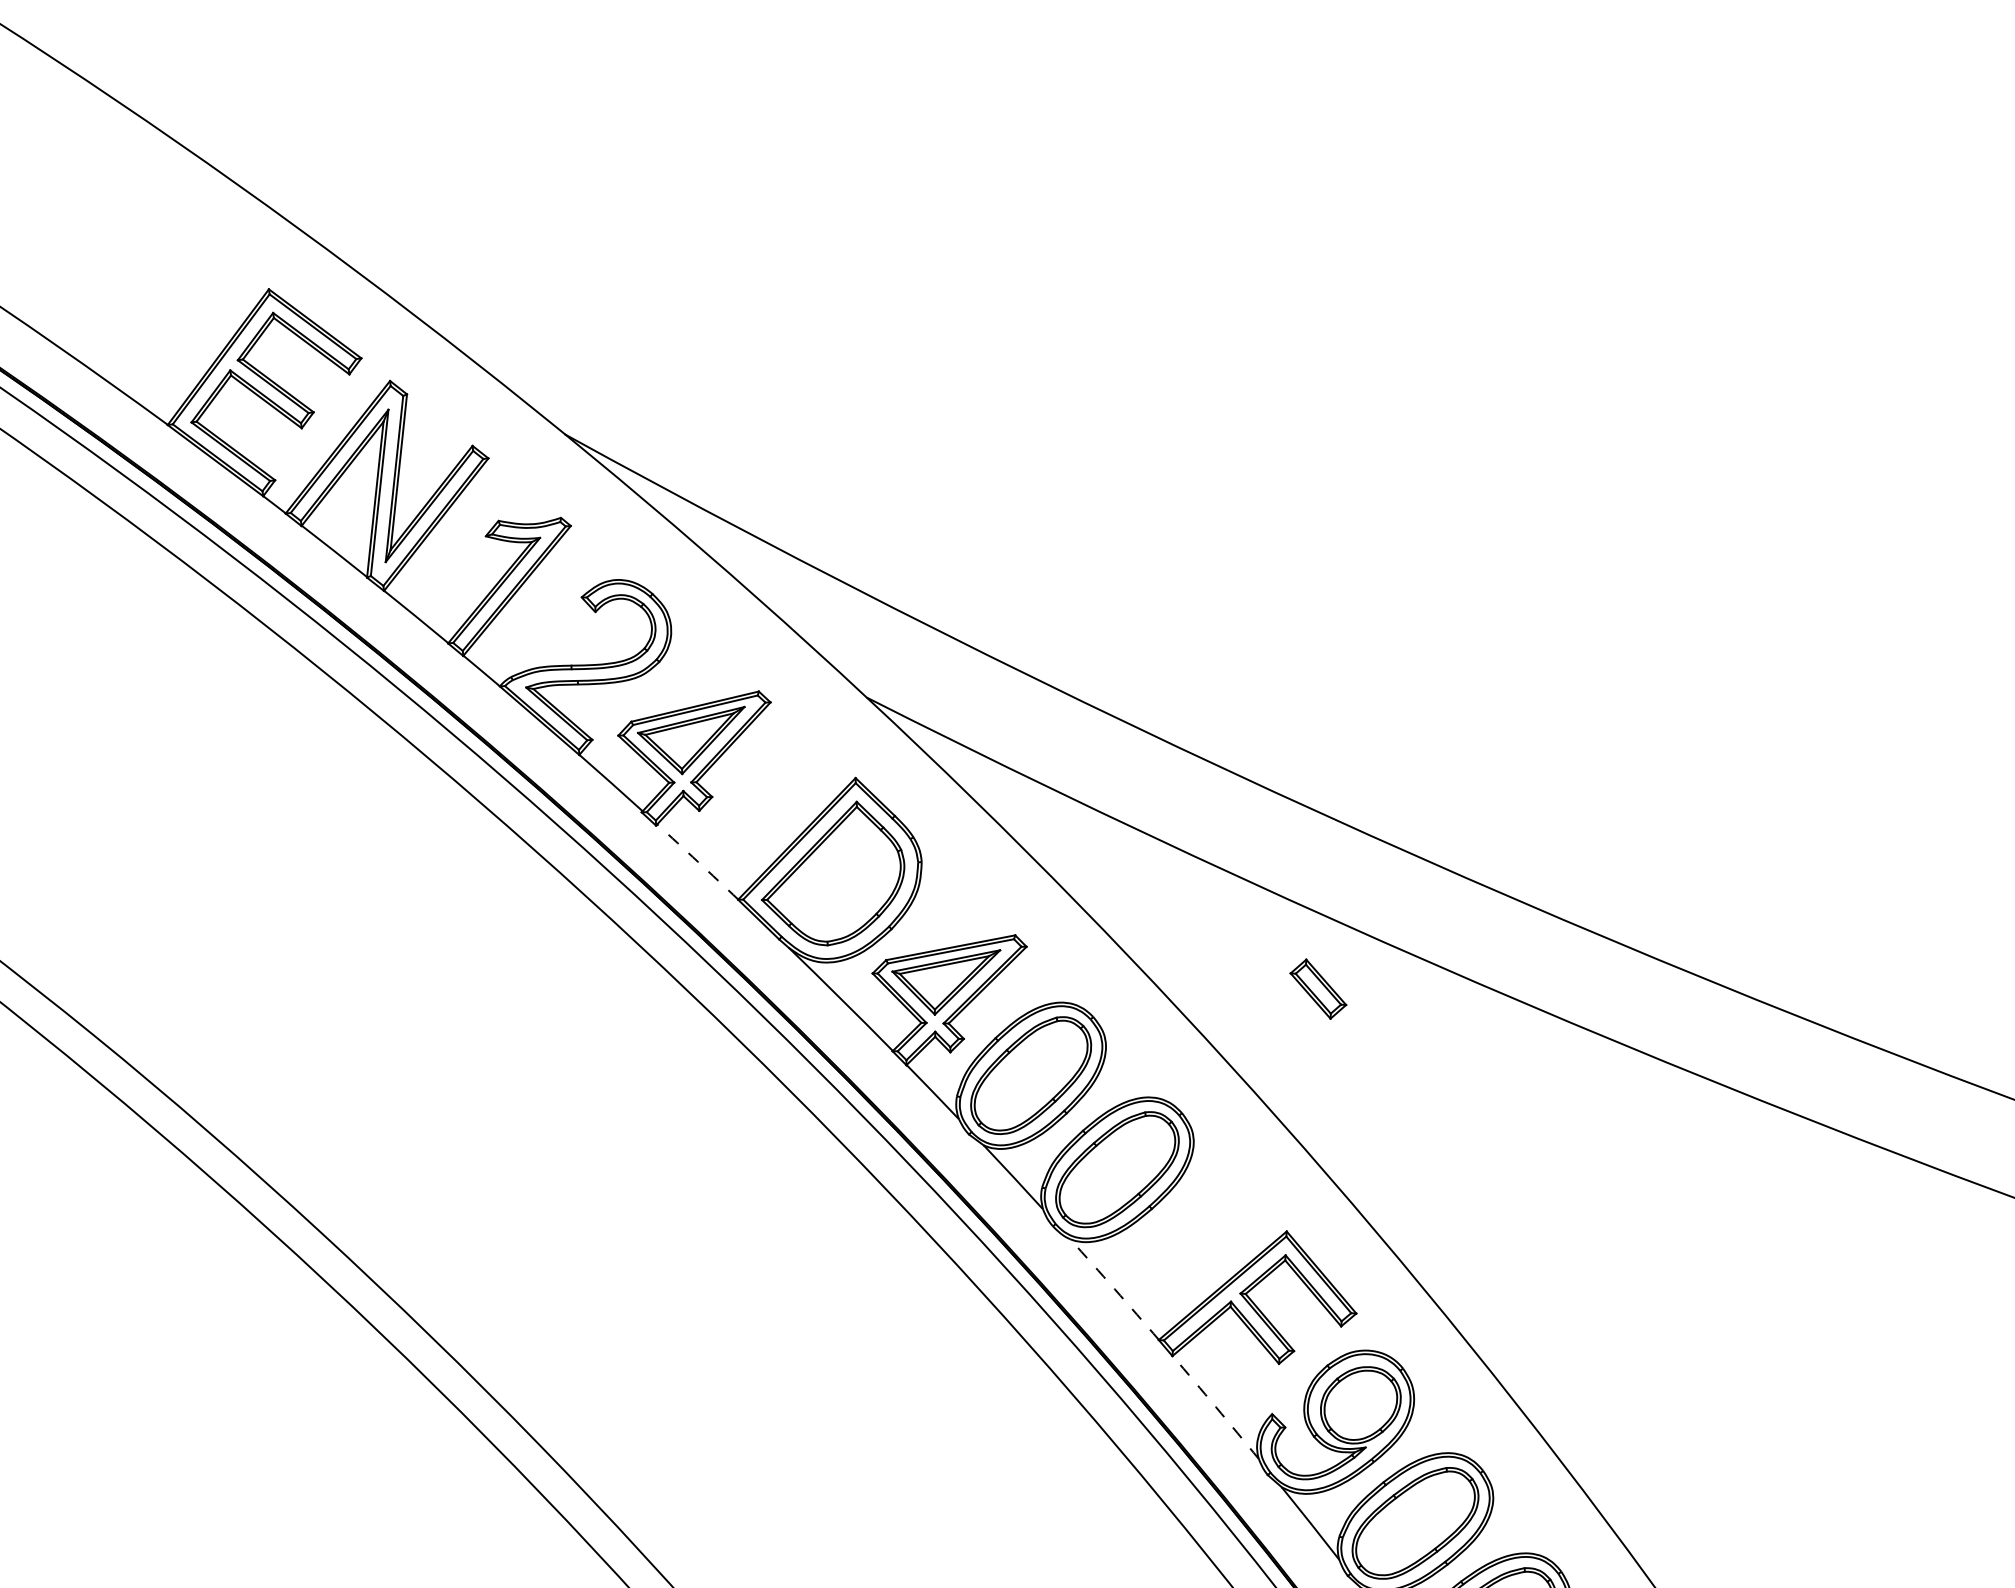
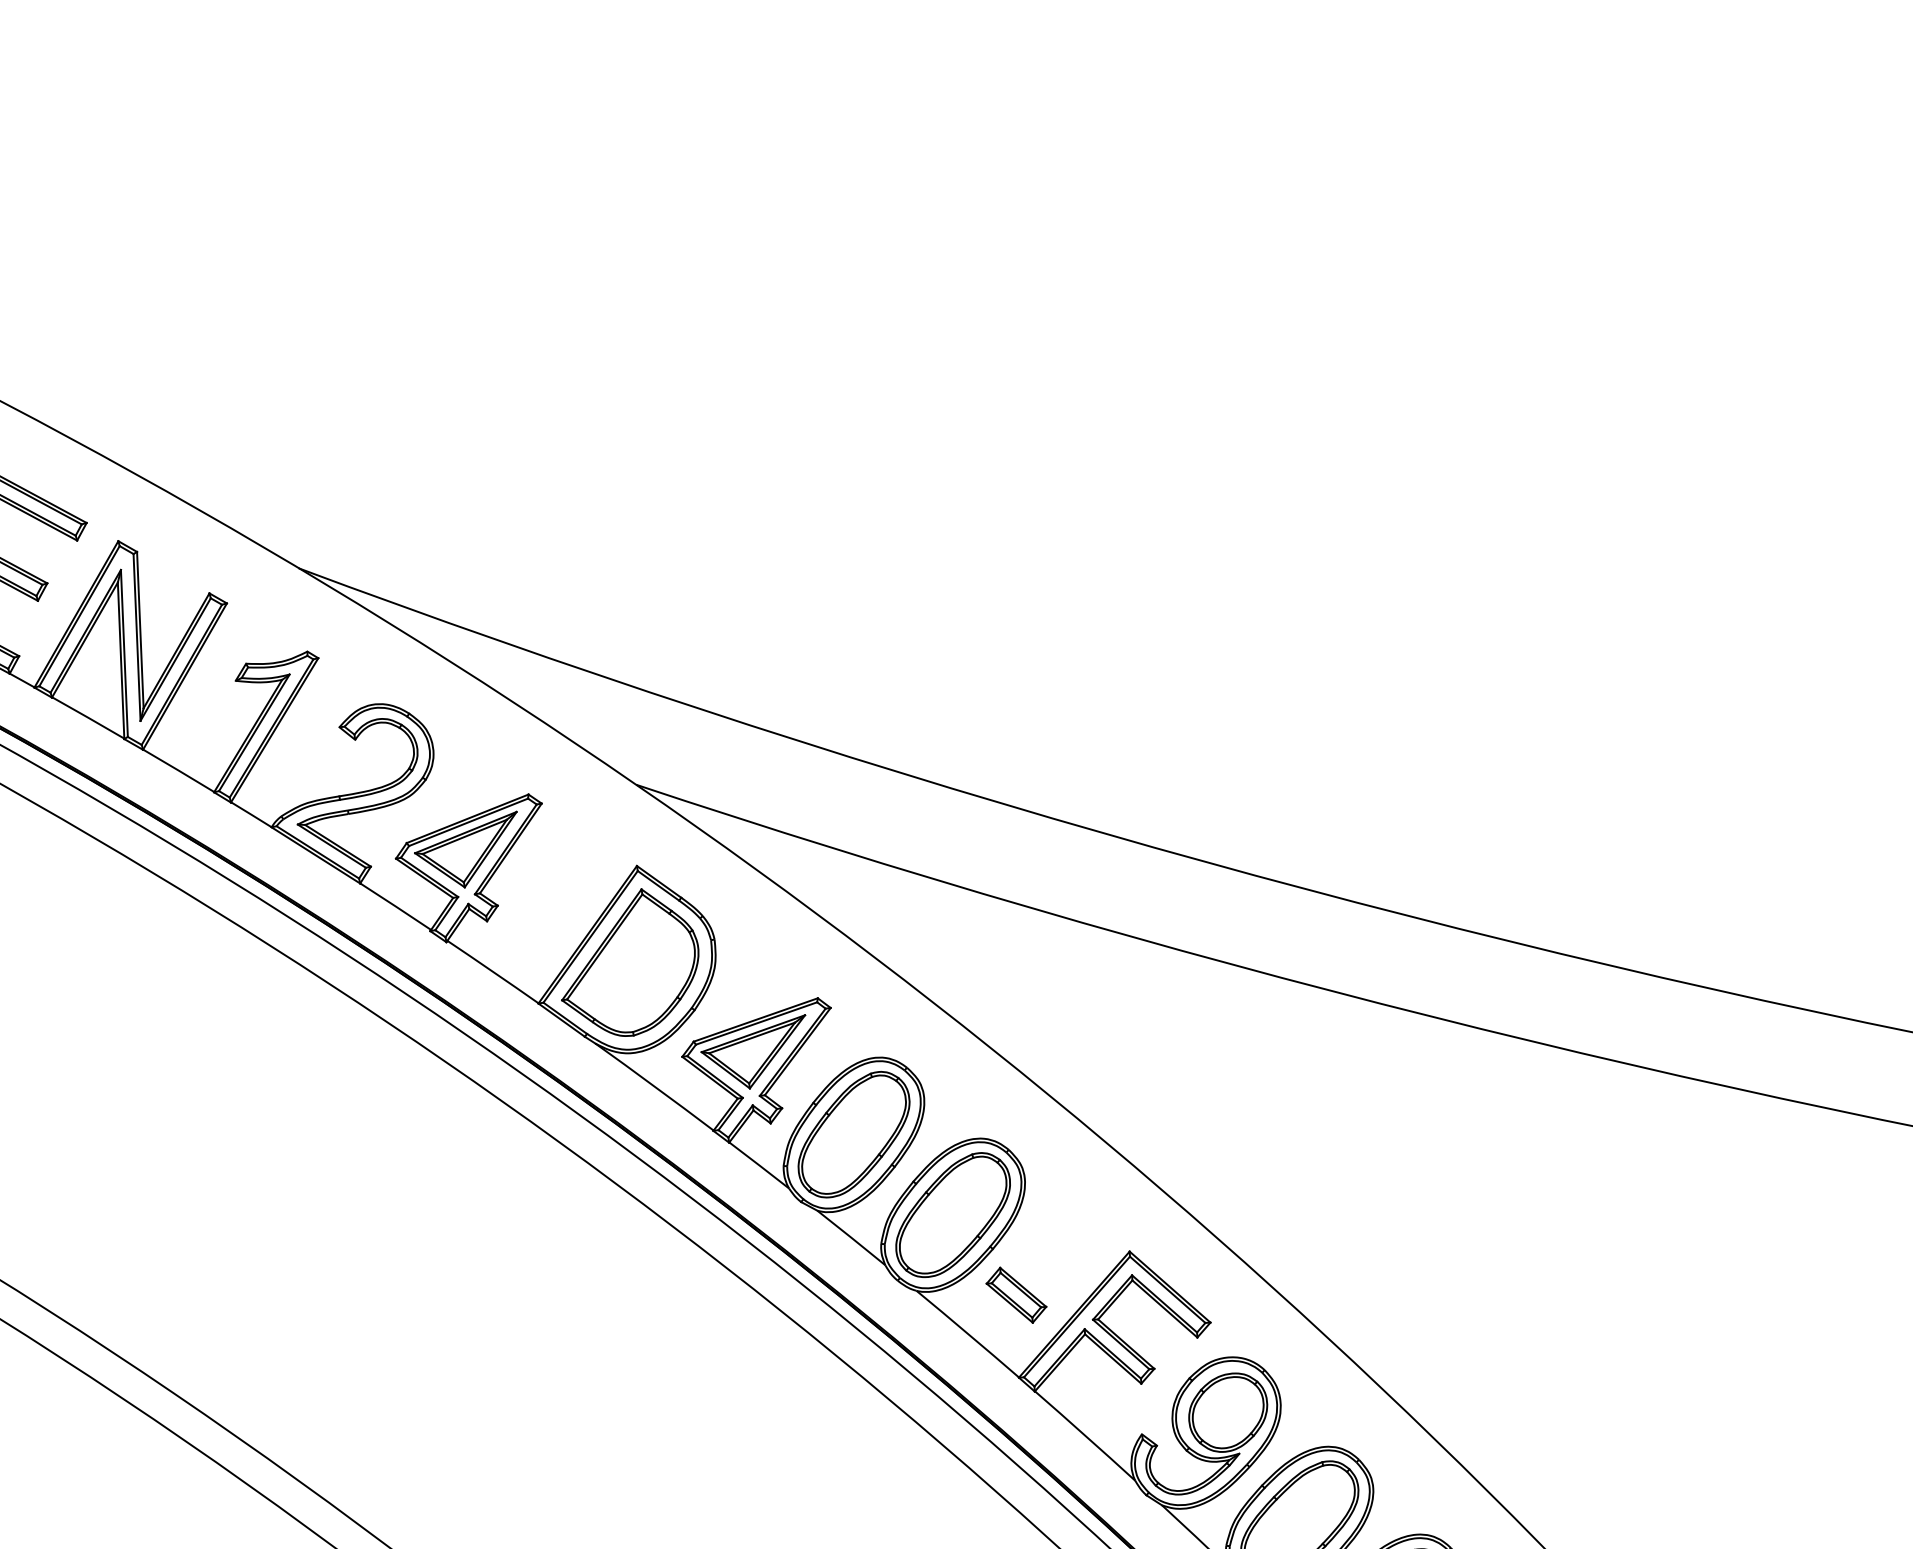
arc: (697, 861) -> (492, 971), dashed -> solid
part: (1318, 988) -> (1016, 1294), moved
arc: (1114, 1289) -> (967, 1334), dashed -> solid
arc: (1216, 1407) -> (1085, 1435), dashed -> solid

